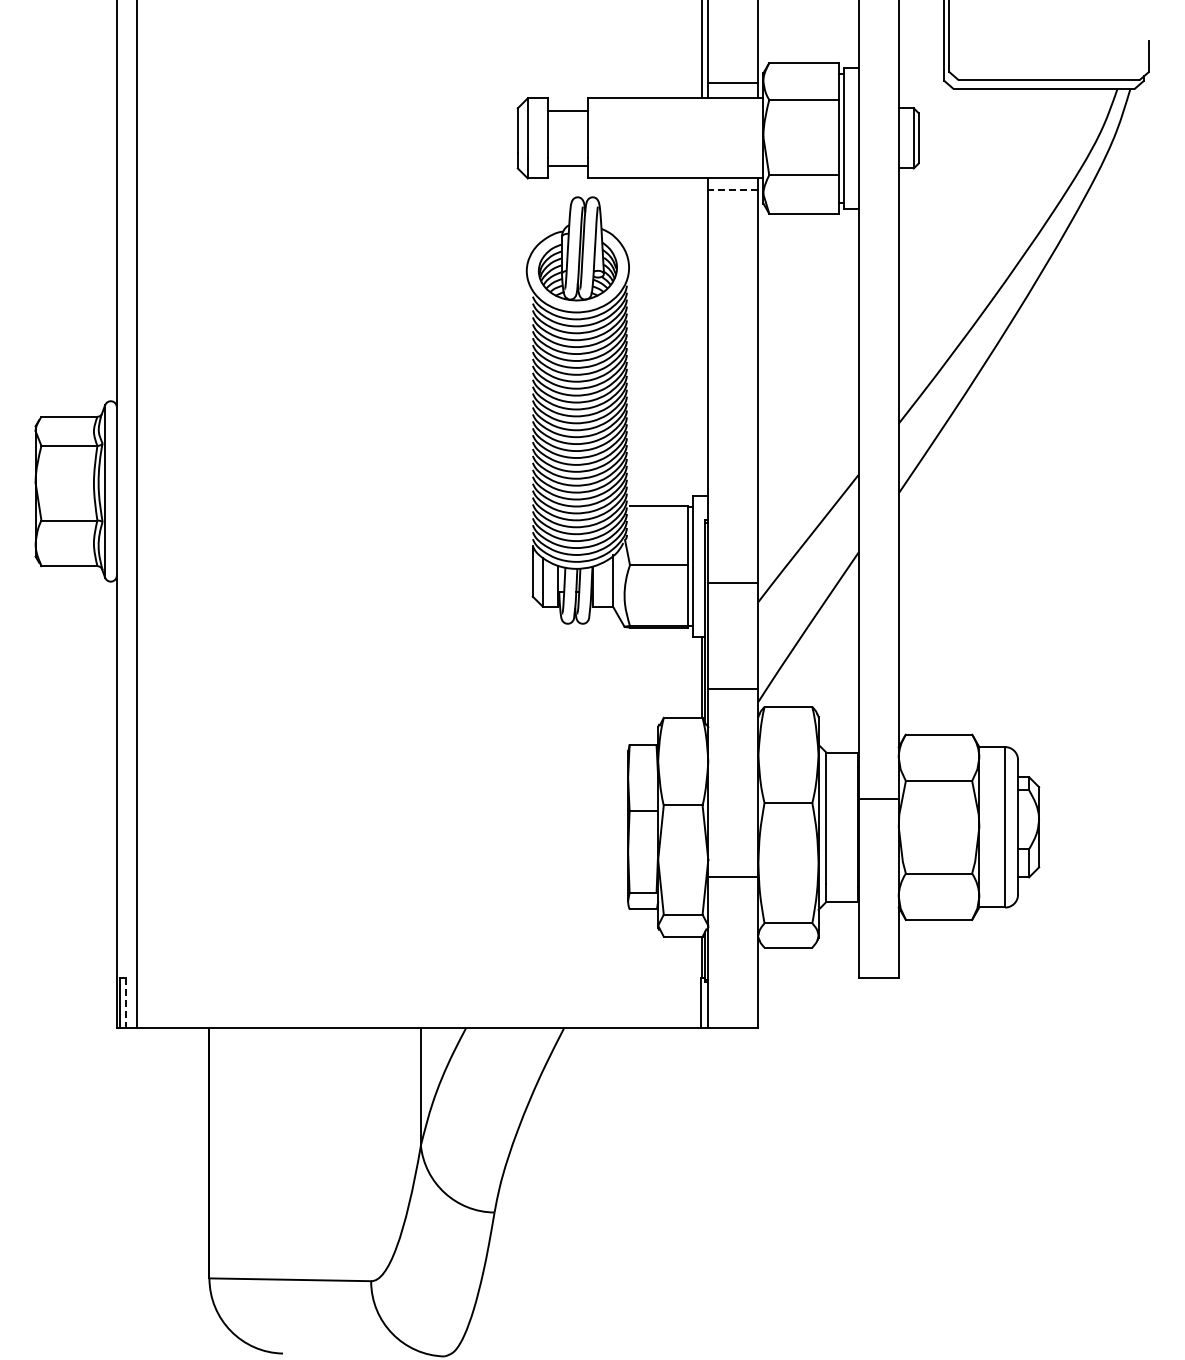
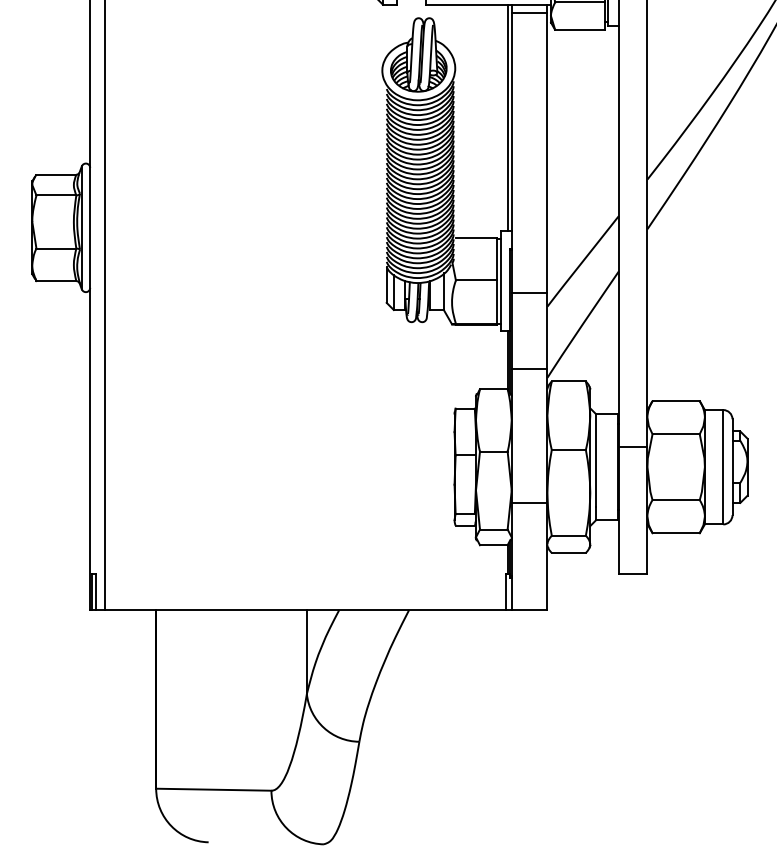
line: (732, 189) -> (528, 12), dashed -> solid
line: (702, 337) -> (507, 118), added
line: (125, 1003) -> (96, 592), dashed -> solid

